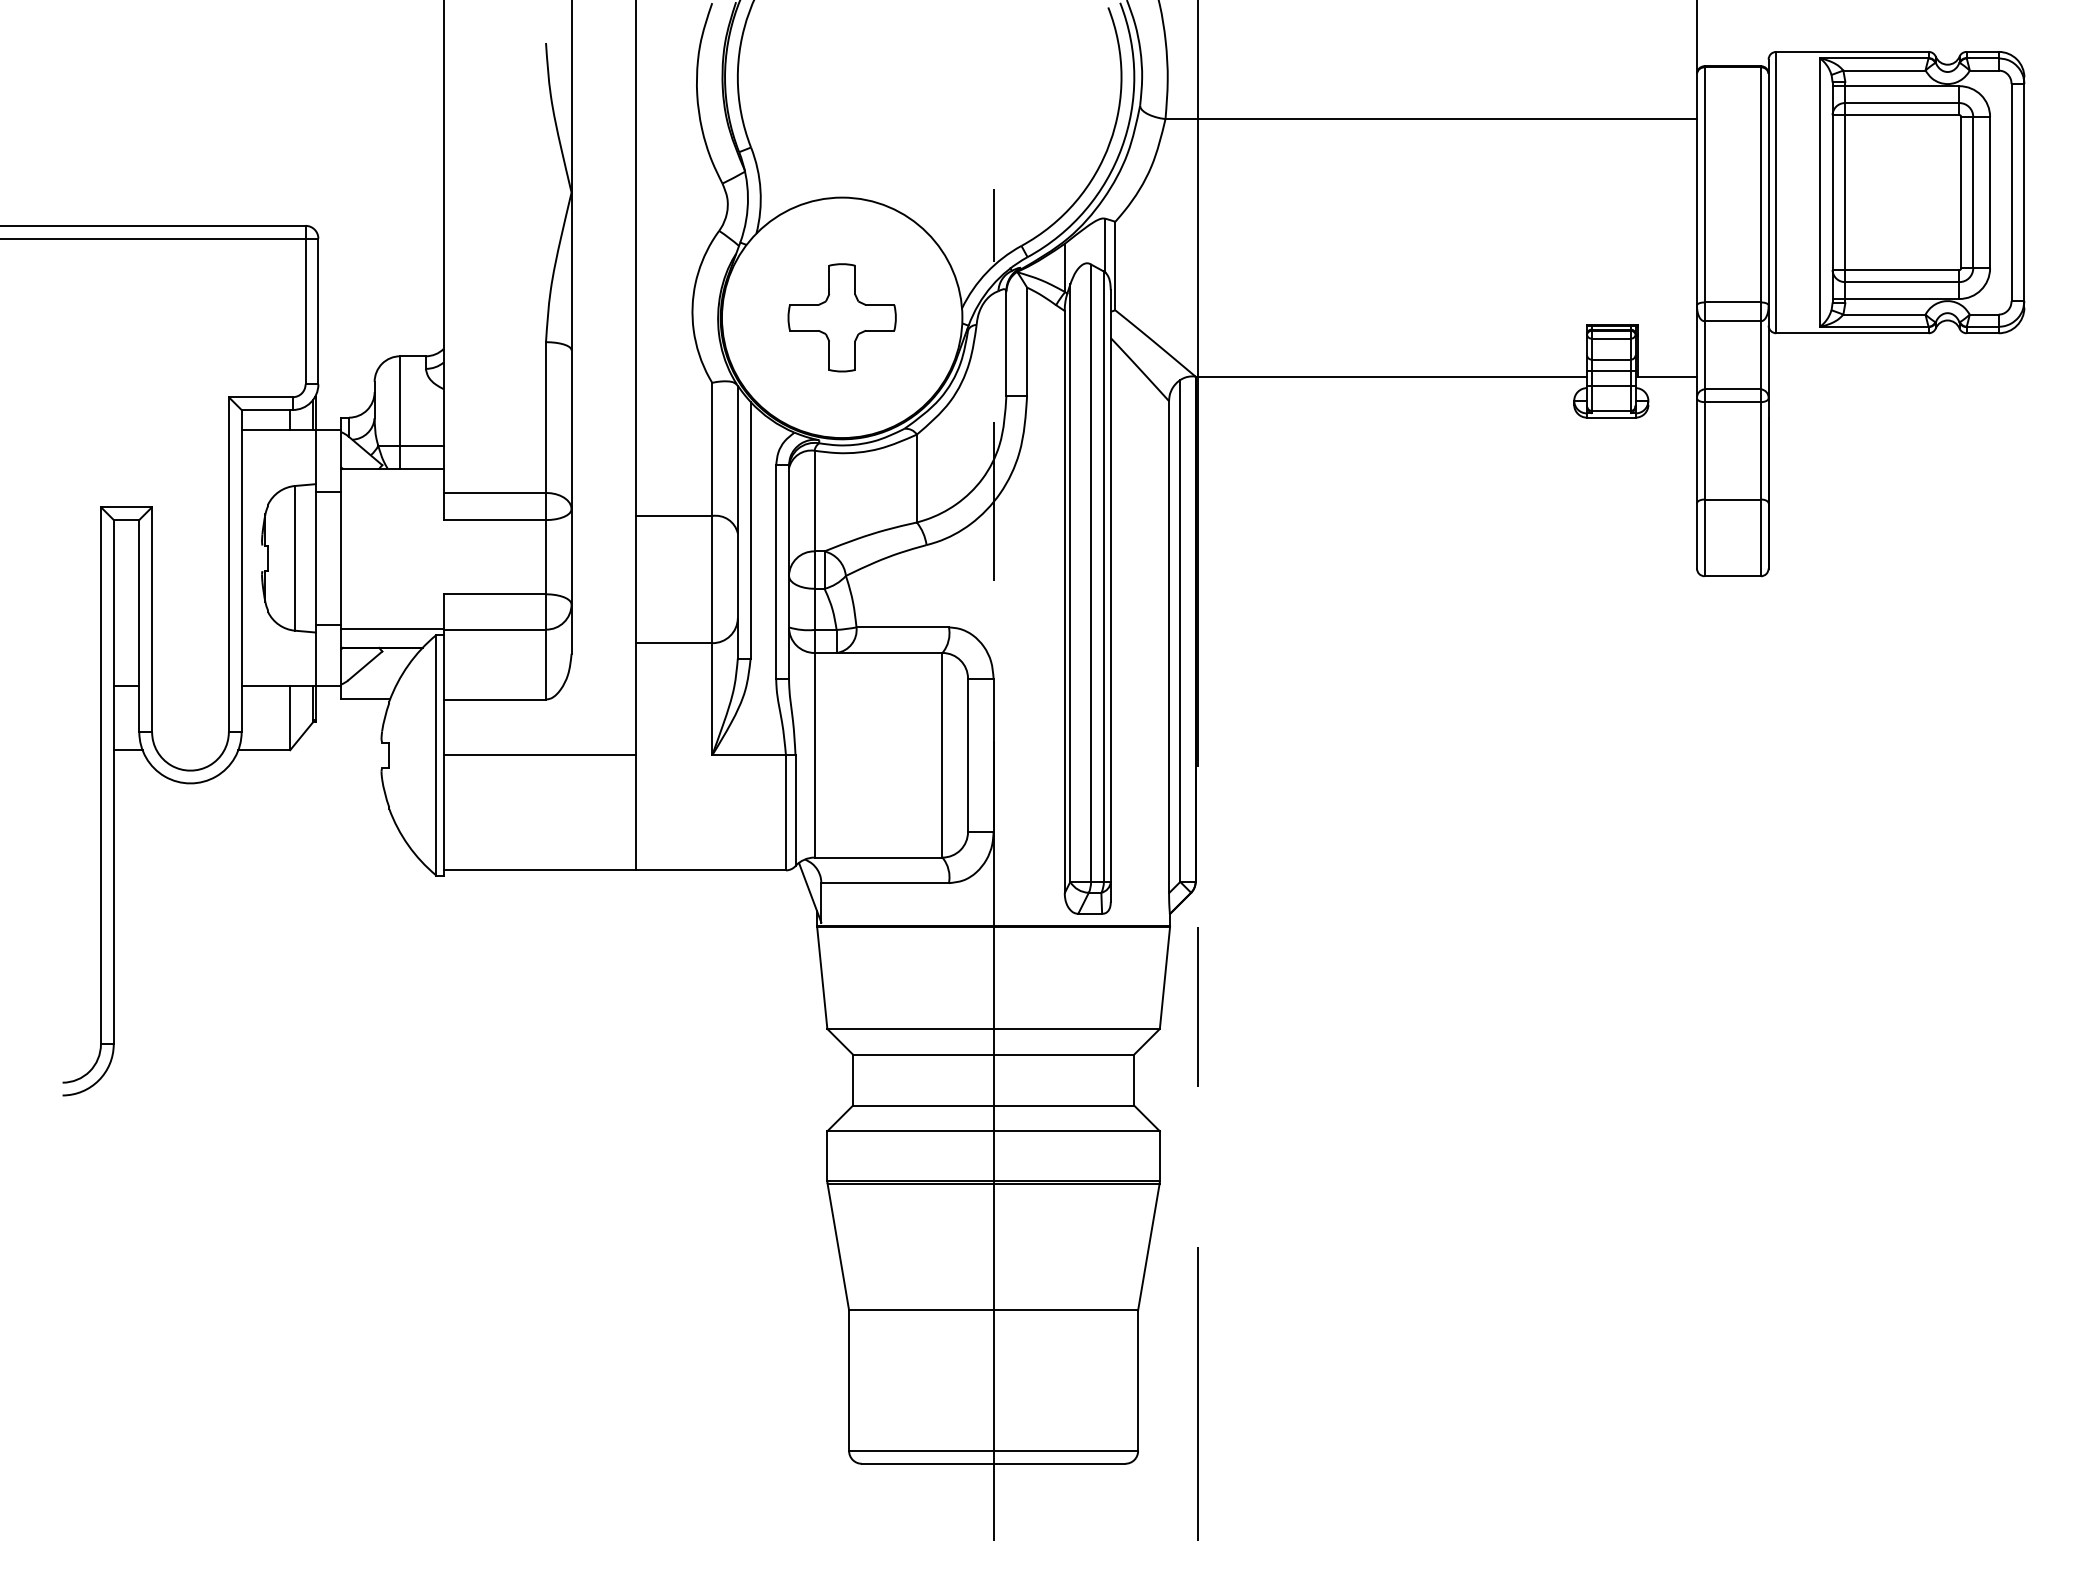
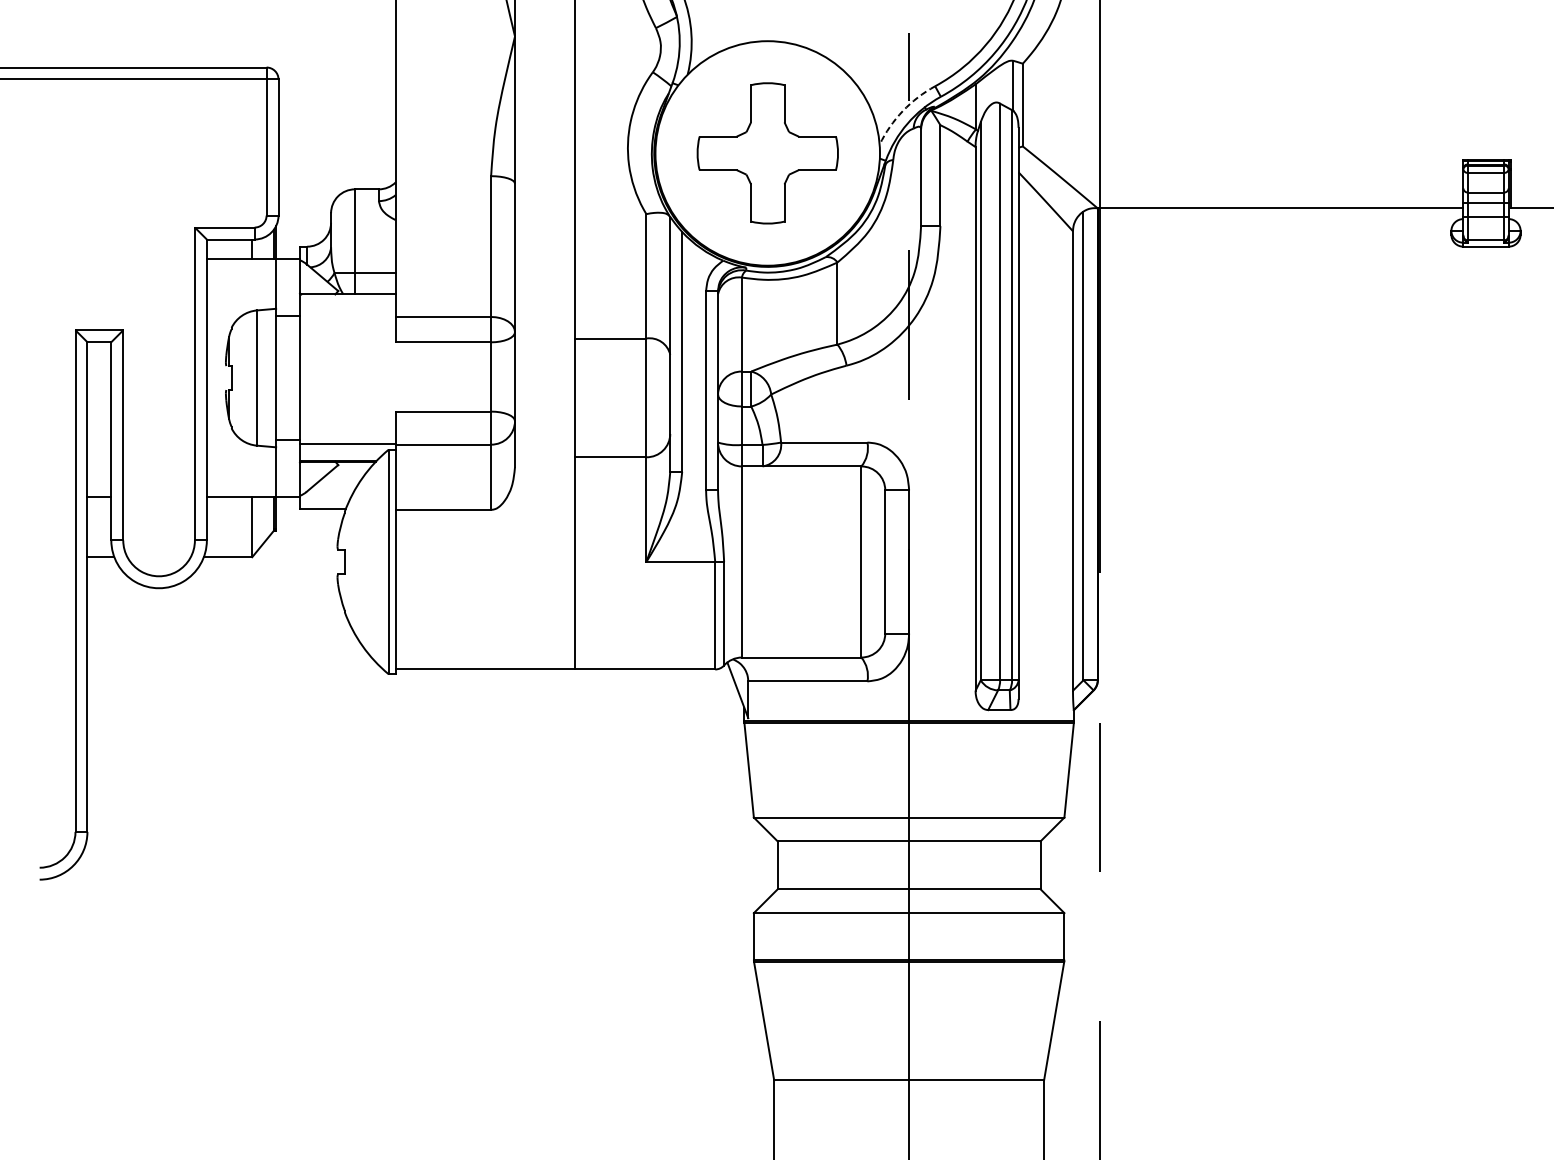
arc: (986, 272) -> (902, 111), solid -> dashed
part: (841, 317) -> (767, 153), size x1.4
line: (539, 755) -> (485, 562), removed

